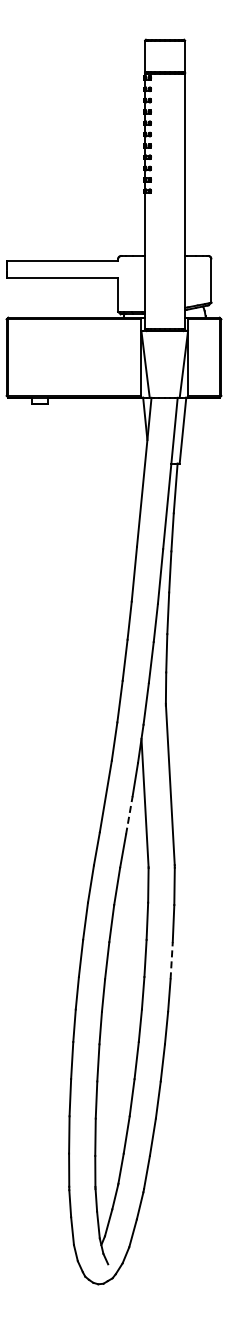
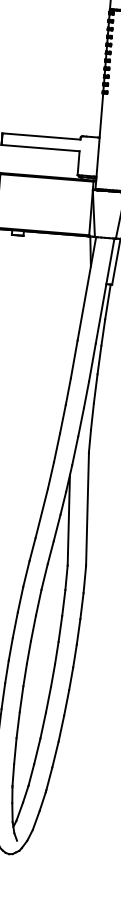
line: (129, 814) -> (57, 527), dashed -> solid
line: (171, 960) -> (78, 631), dashed -> solid

